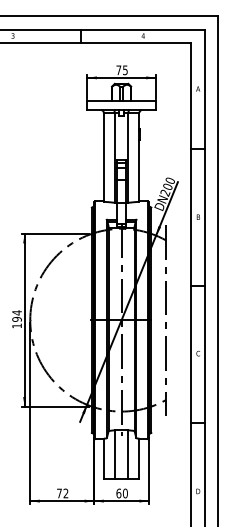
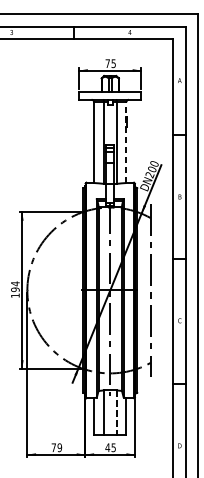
line: (139, 156) -> (126, 141), solid -> dashed
line: (128, 455) -> (116, 413), solid -> dashed
text: (65, 493) -> (59, 447), 72 -> 79
text: (121, 493) -> (110, 447), 60 -> 45

